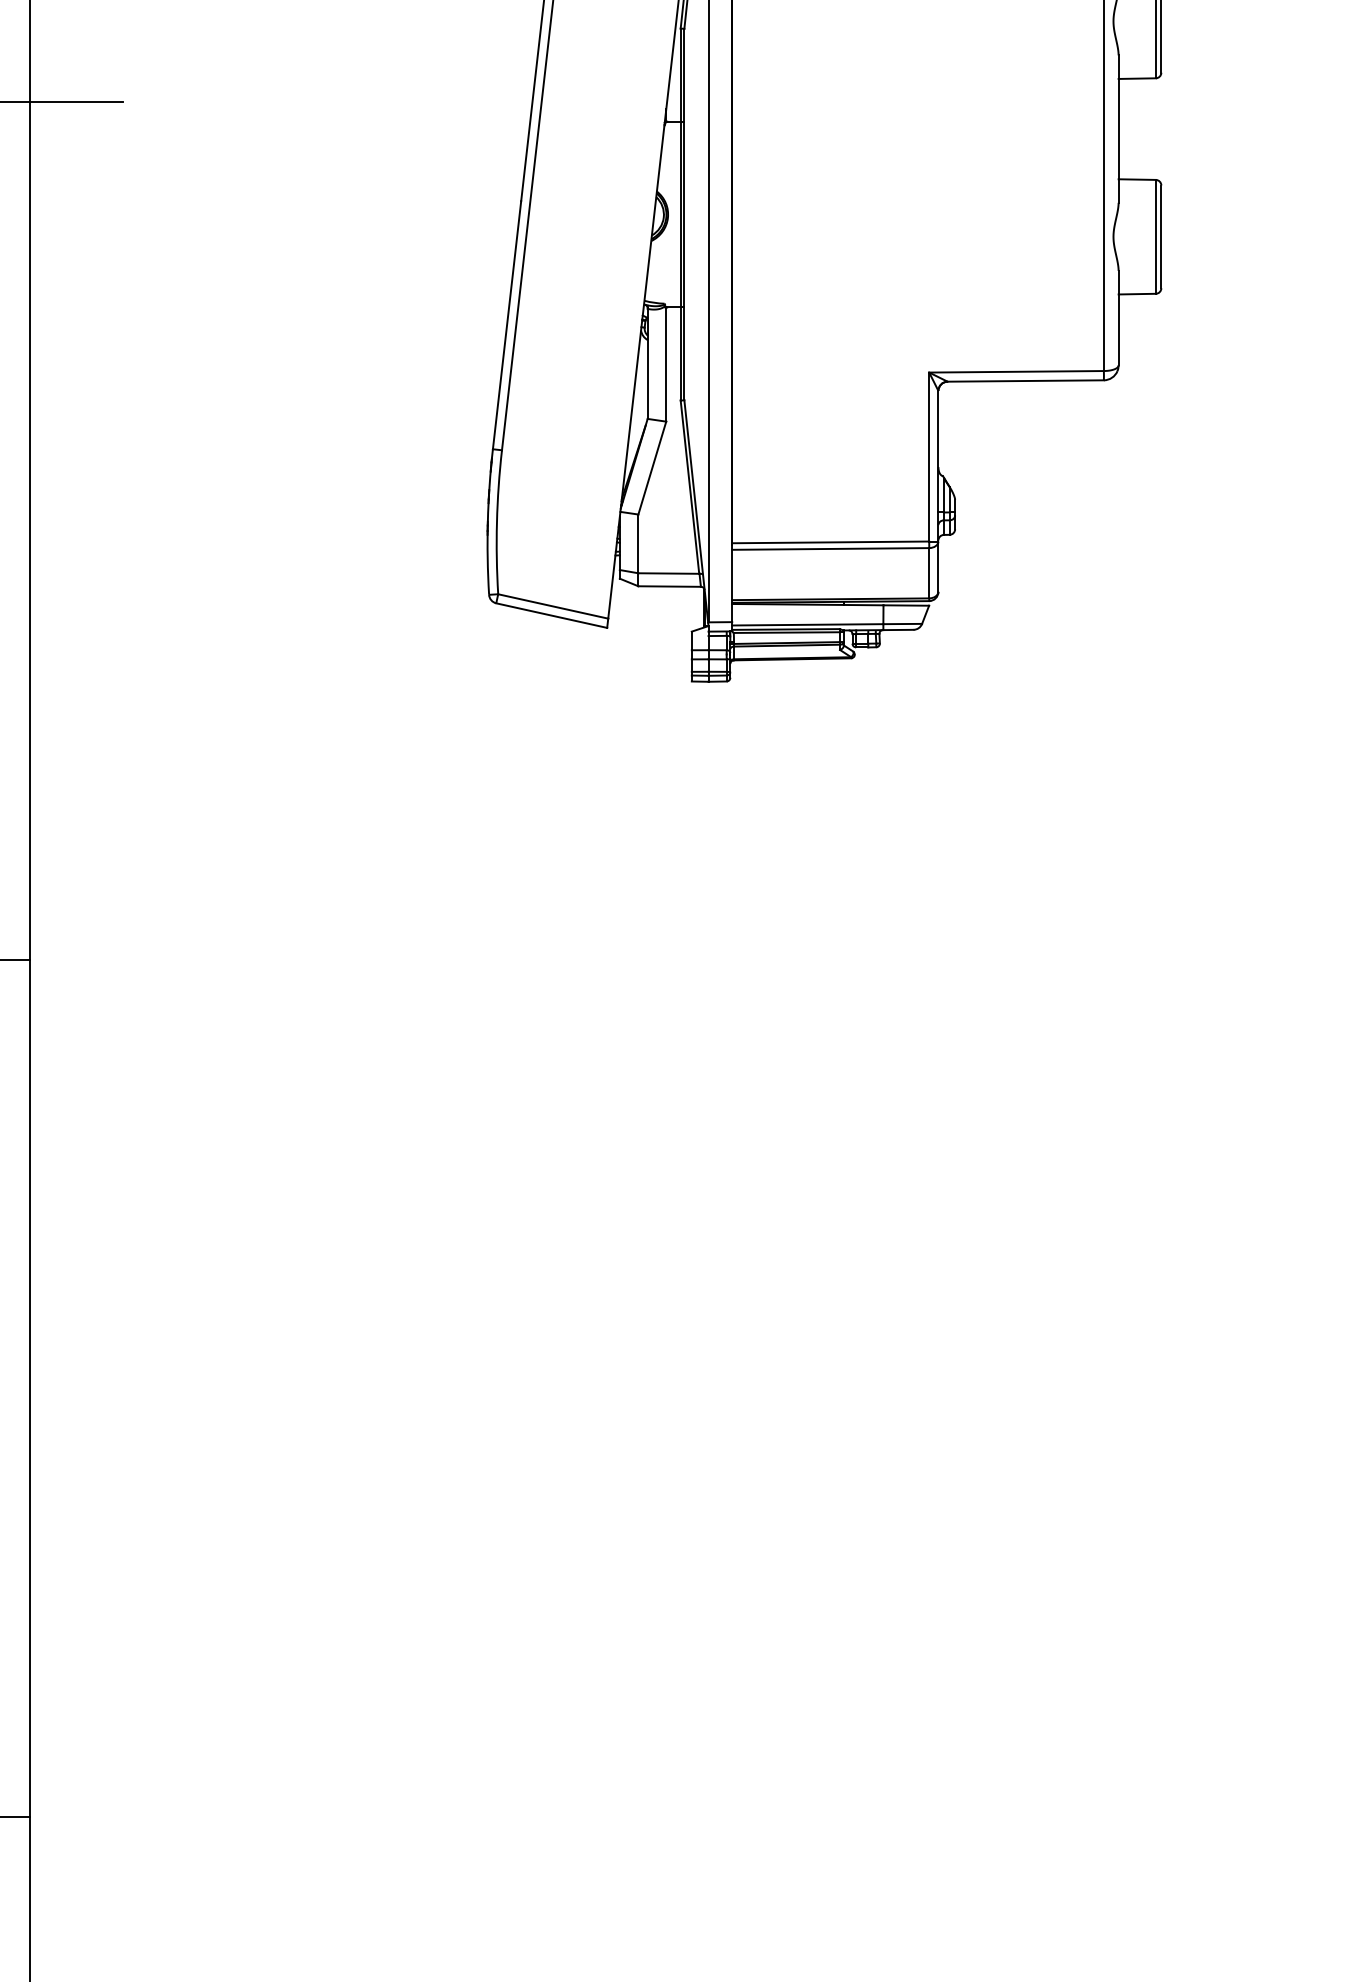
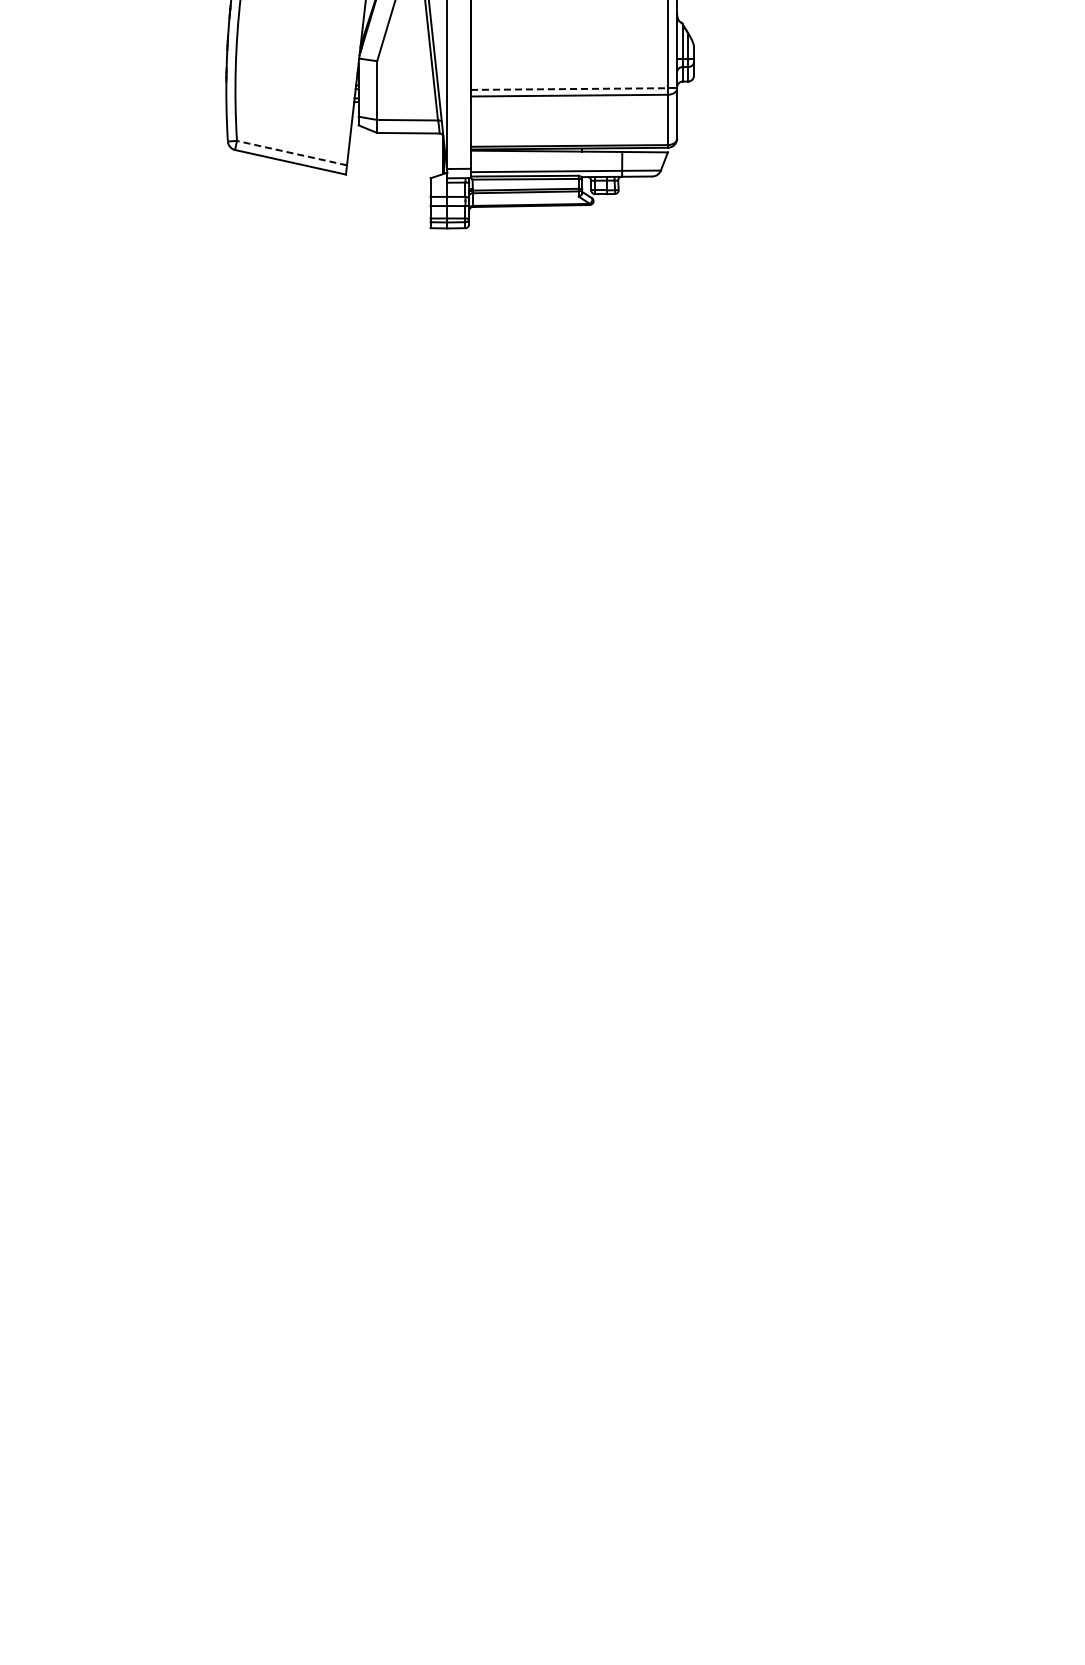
line: (830, 542) -> (569, 89), solid -> dashed
line: (552, 606) -> (291, 153), solid -> dashed

